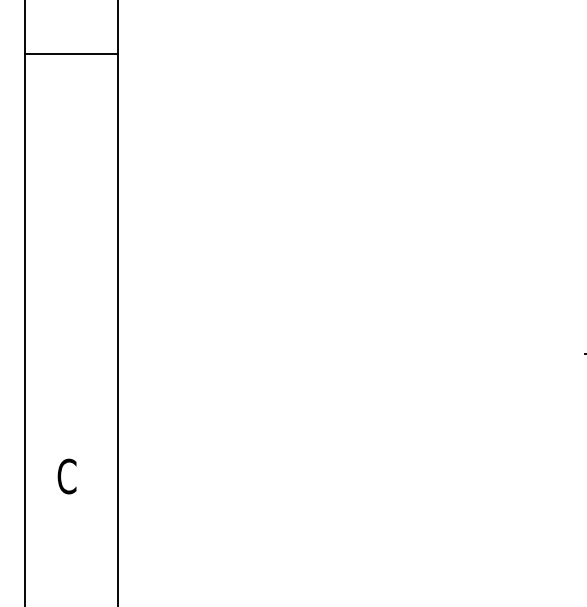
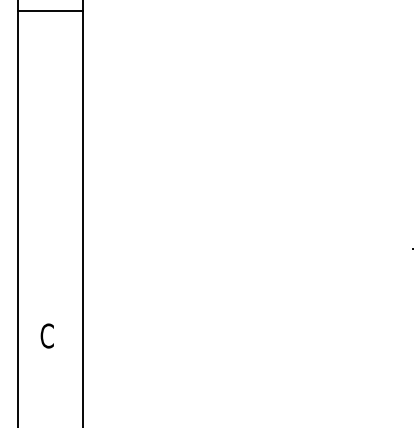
line: (70, 53) -> (49, 10), moved

